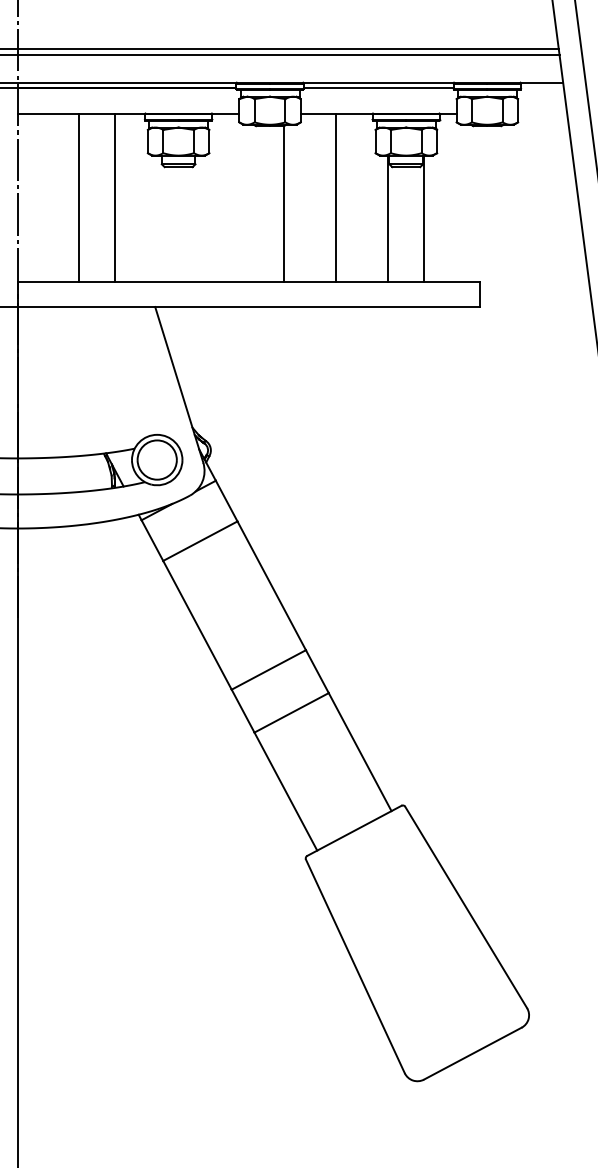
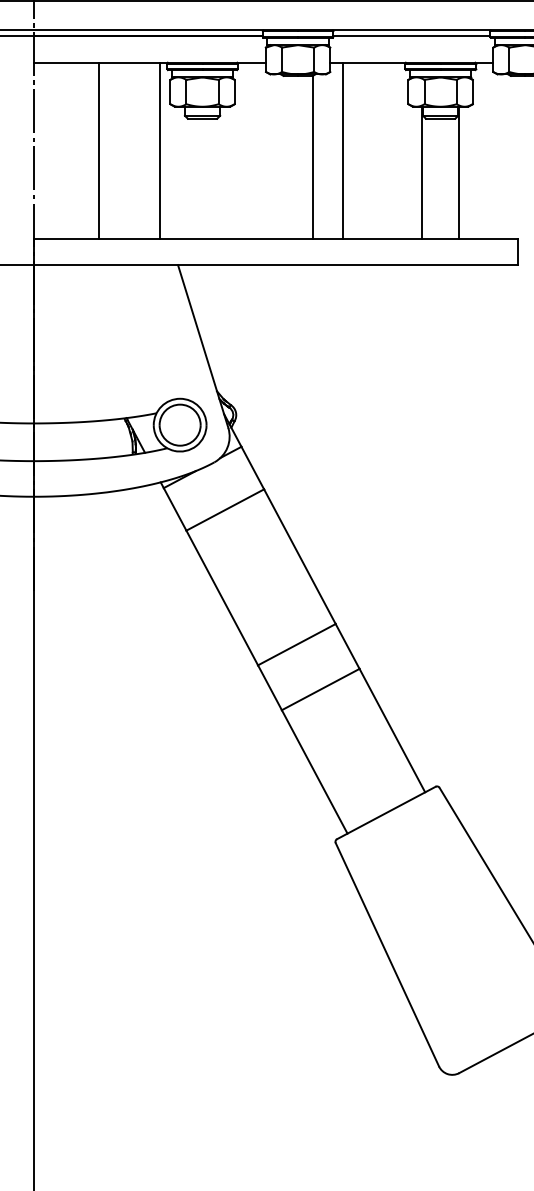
line: (114, 197) -> (159, 150), moved
line: (335, 197) -> (342, 150), moved

